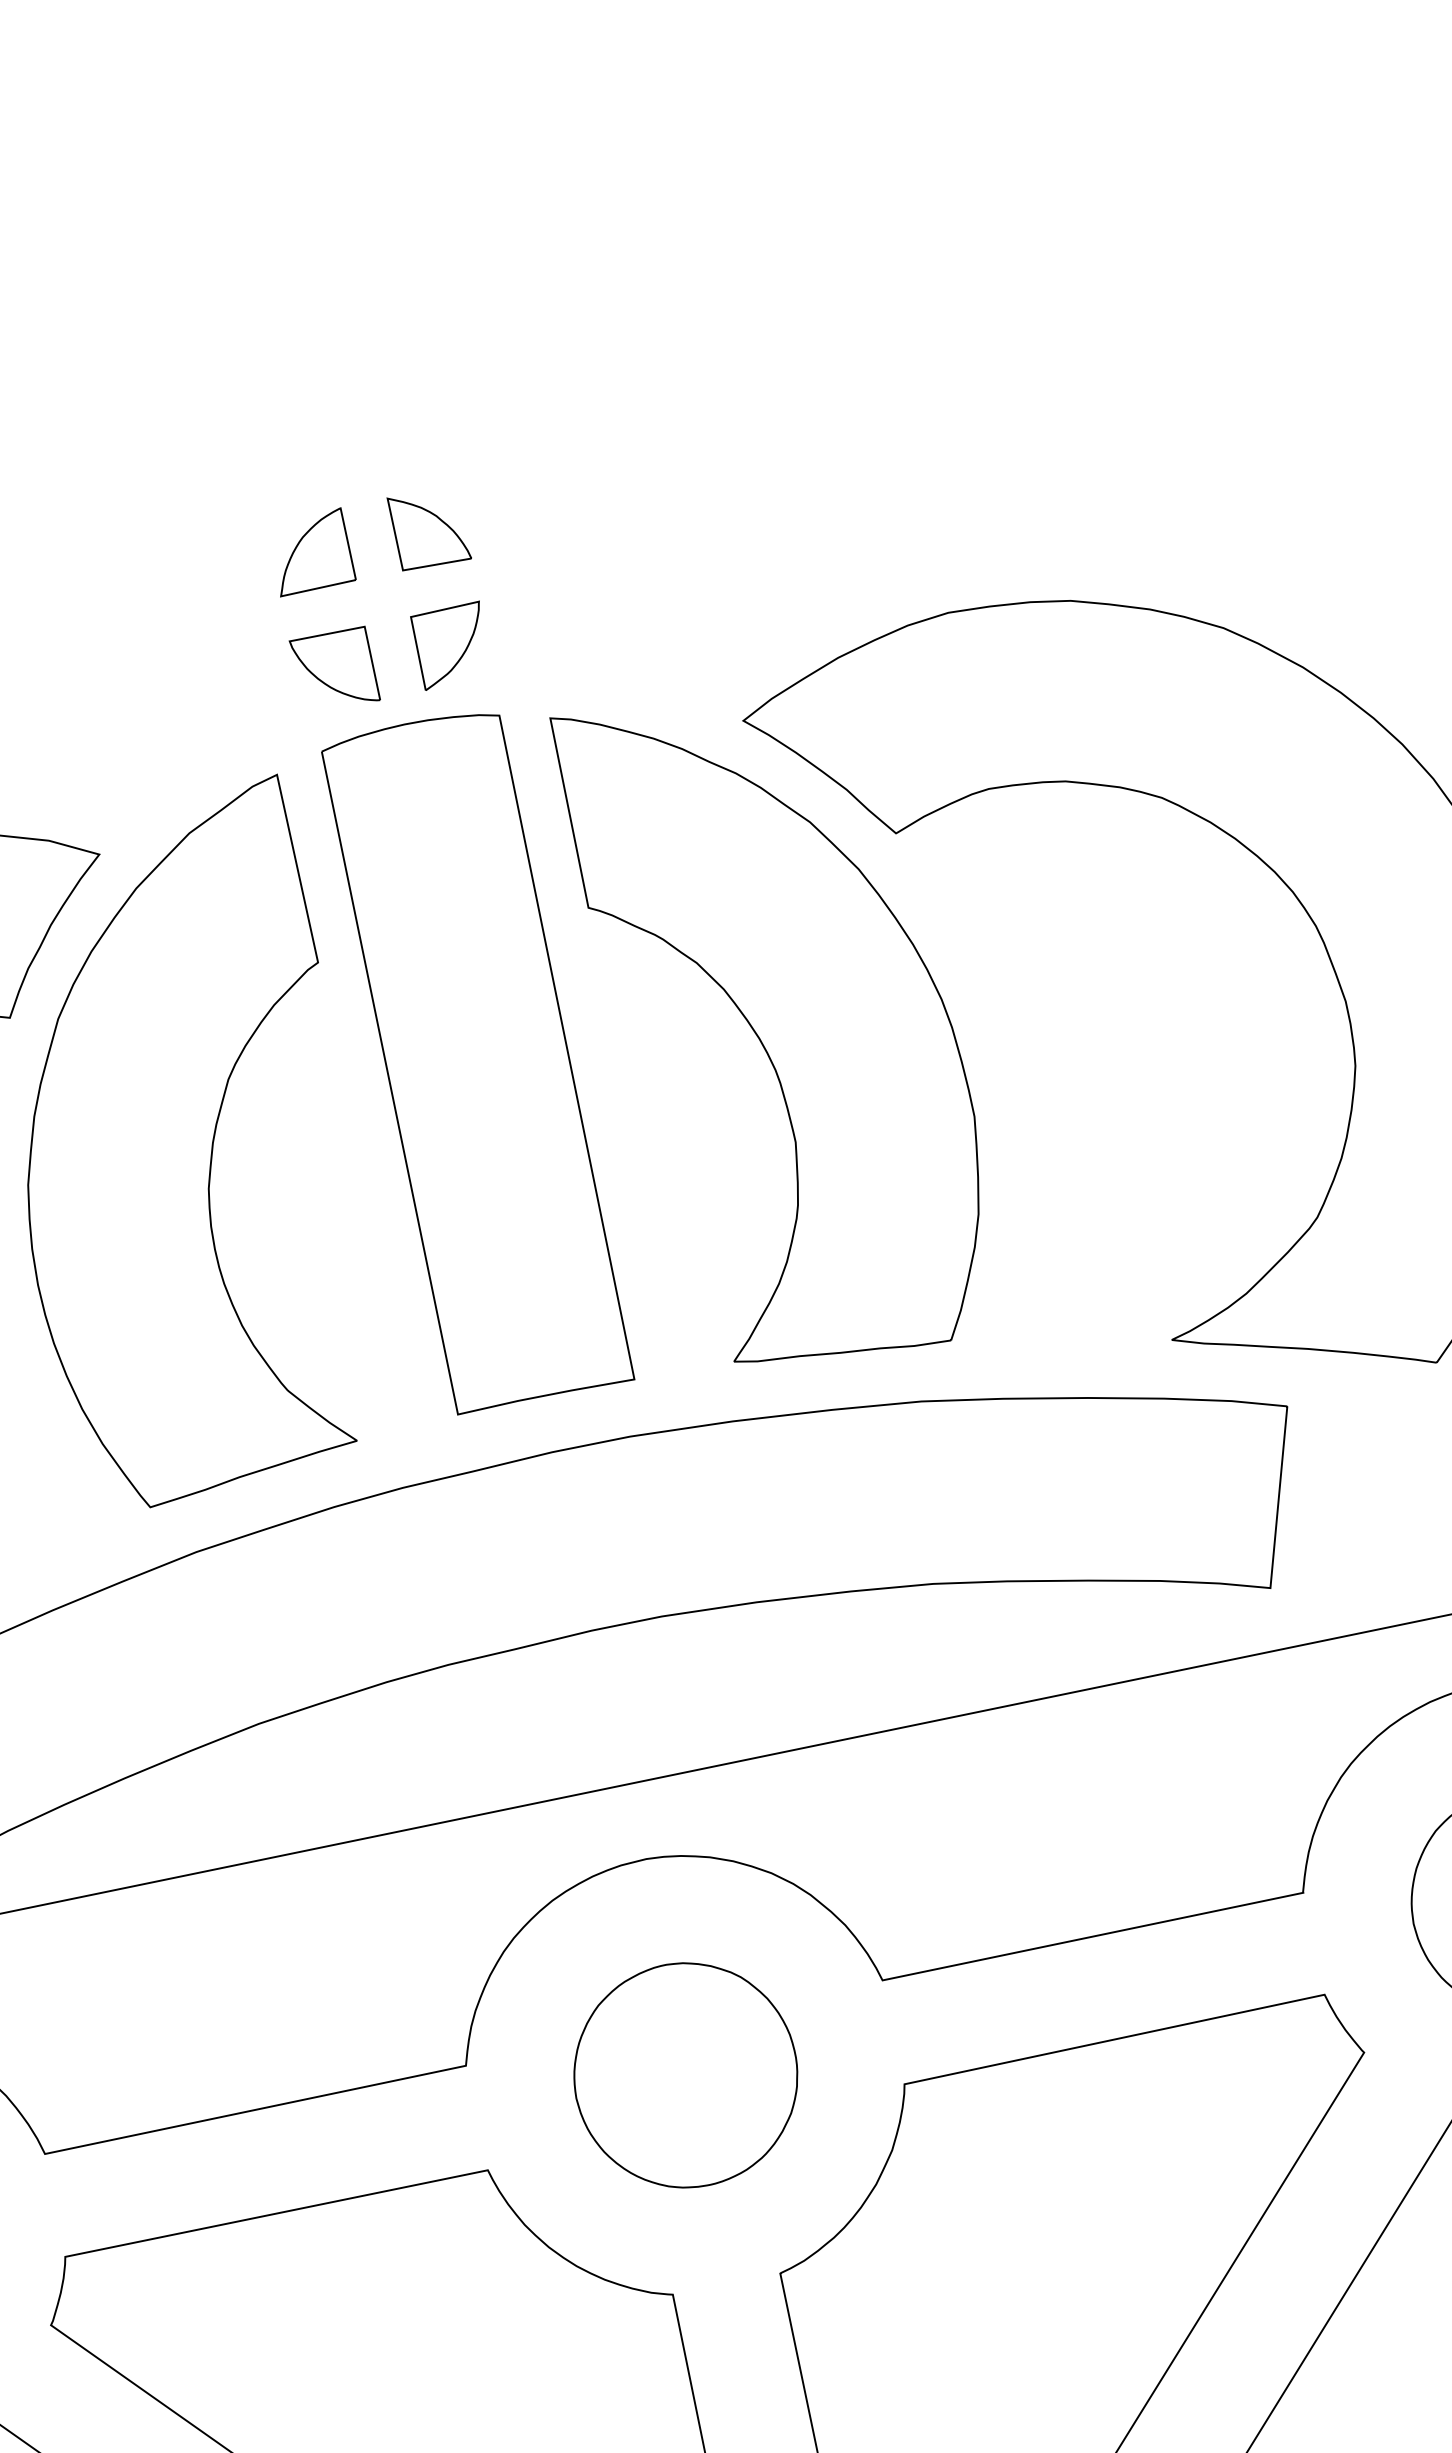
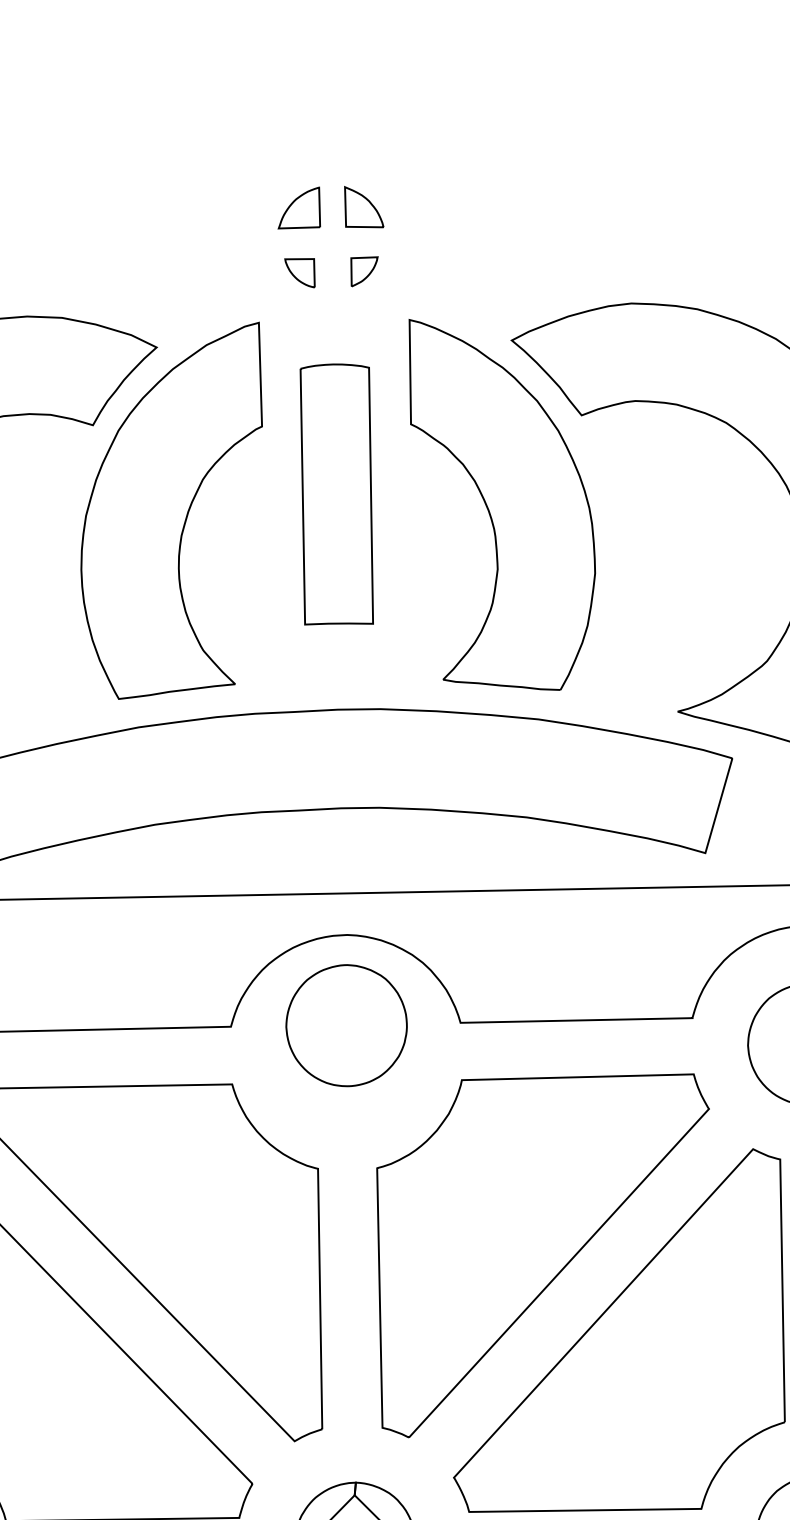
part: (451, 645) -> (364, 271), size x0.7
part: (334, 671) -> (299, 273), size x0.7
part: (476, 1060) -> (336, 494), size x0.7
part: (685, 2075) -> (346, 1025), moved

